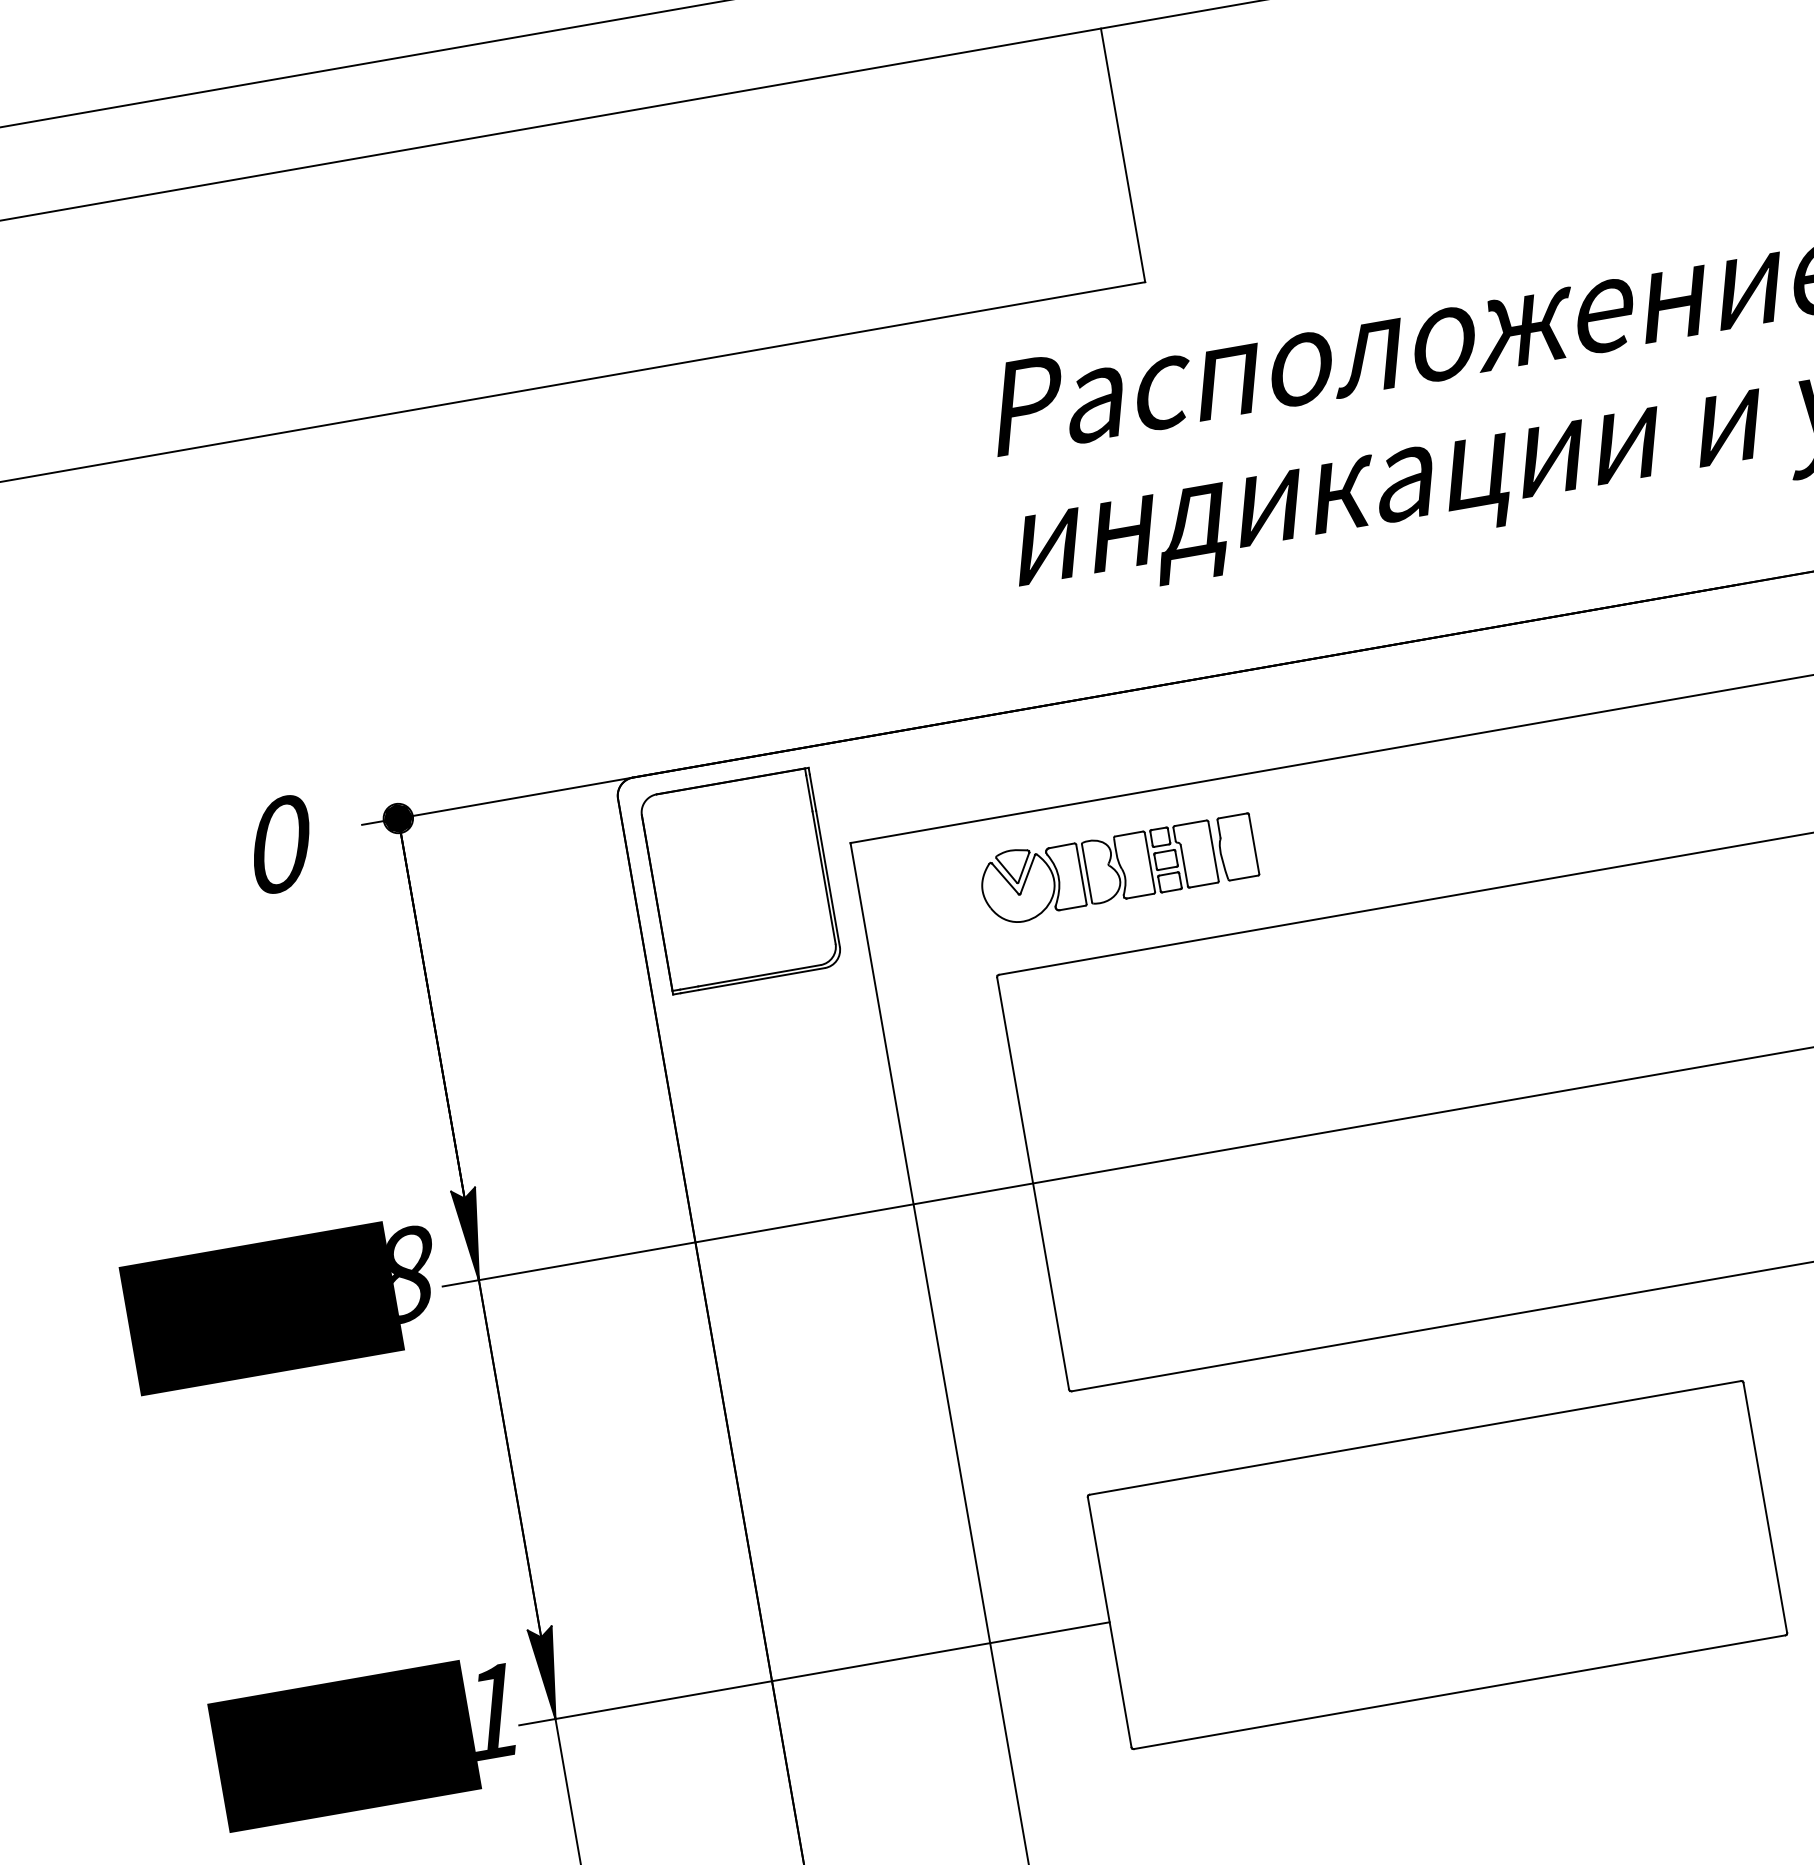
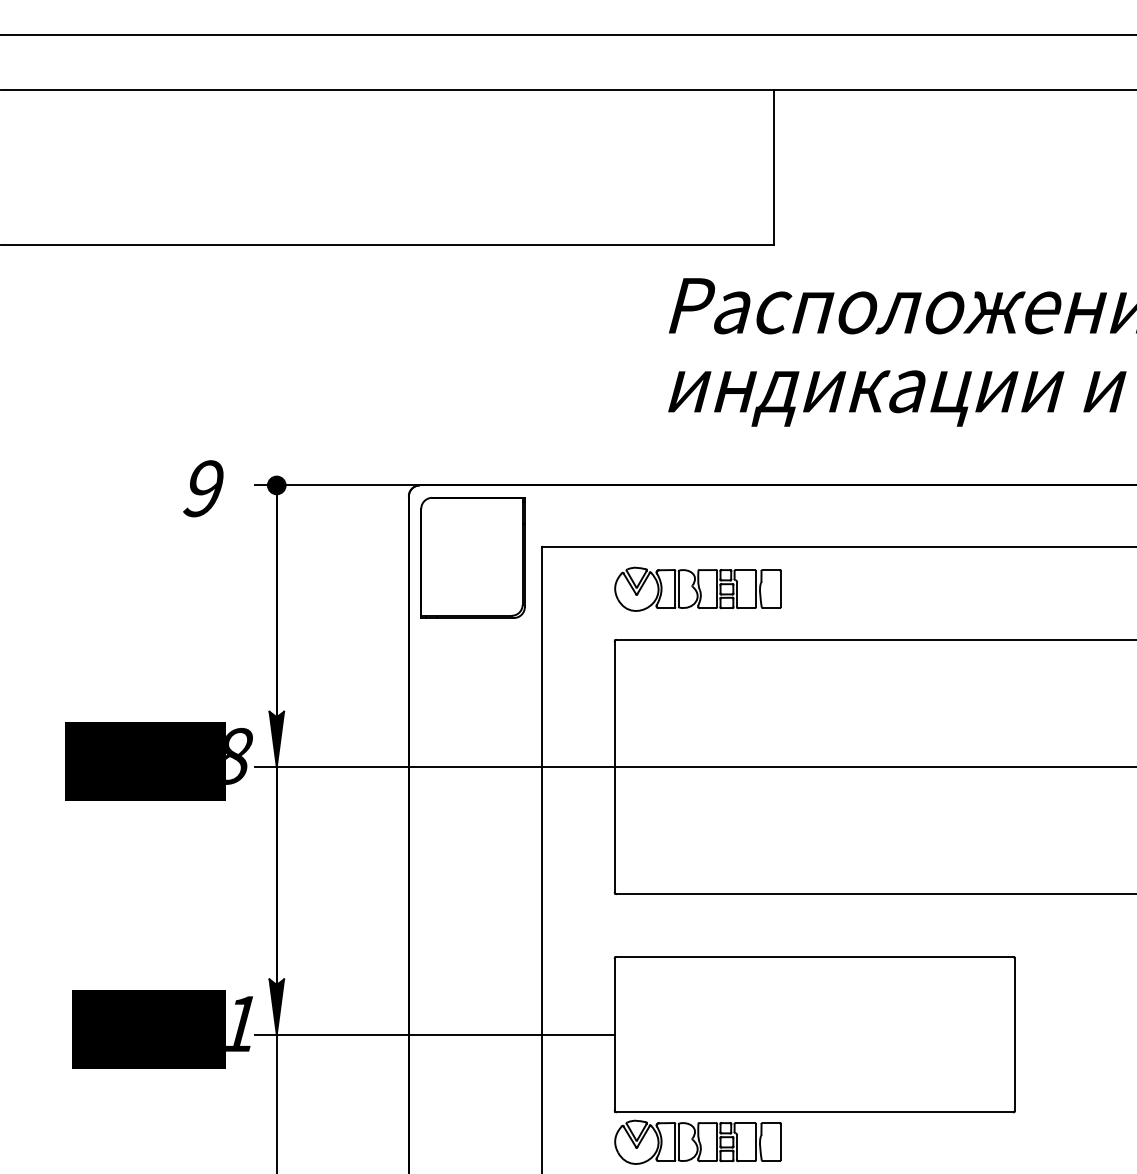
text: (279, 844) -> (203, 488), 0 -> 9
part: (1275, 1773) -> (697, 1141), added

